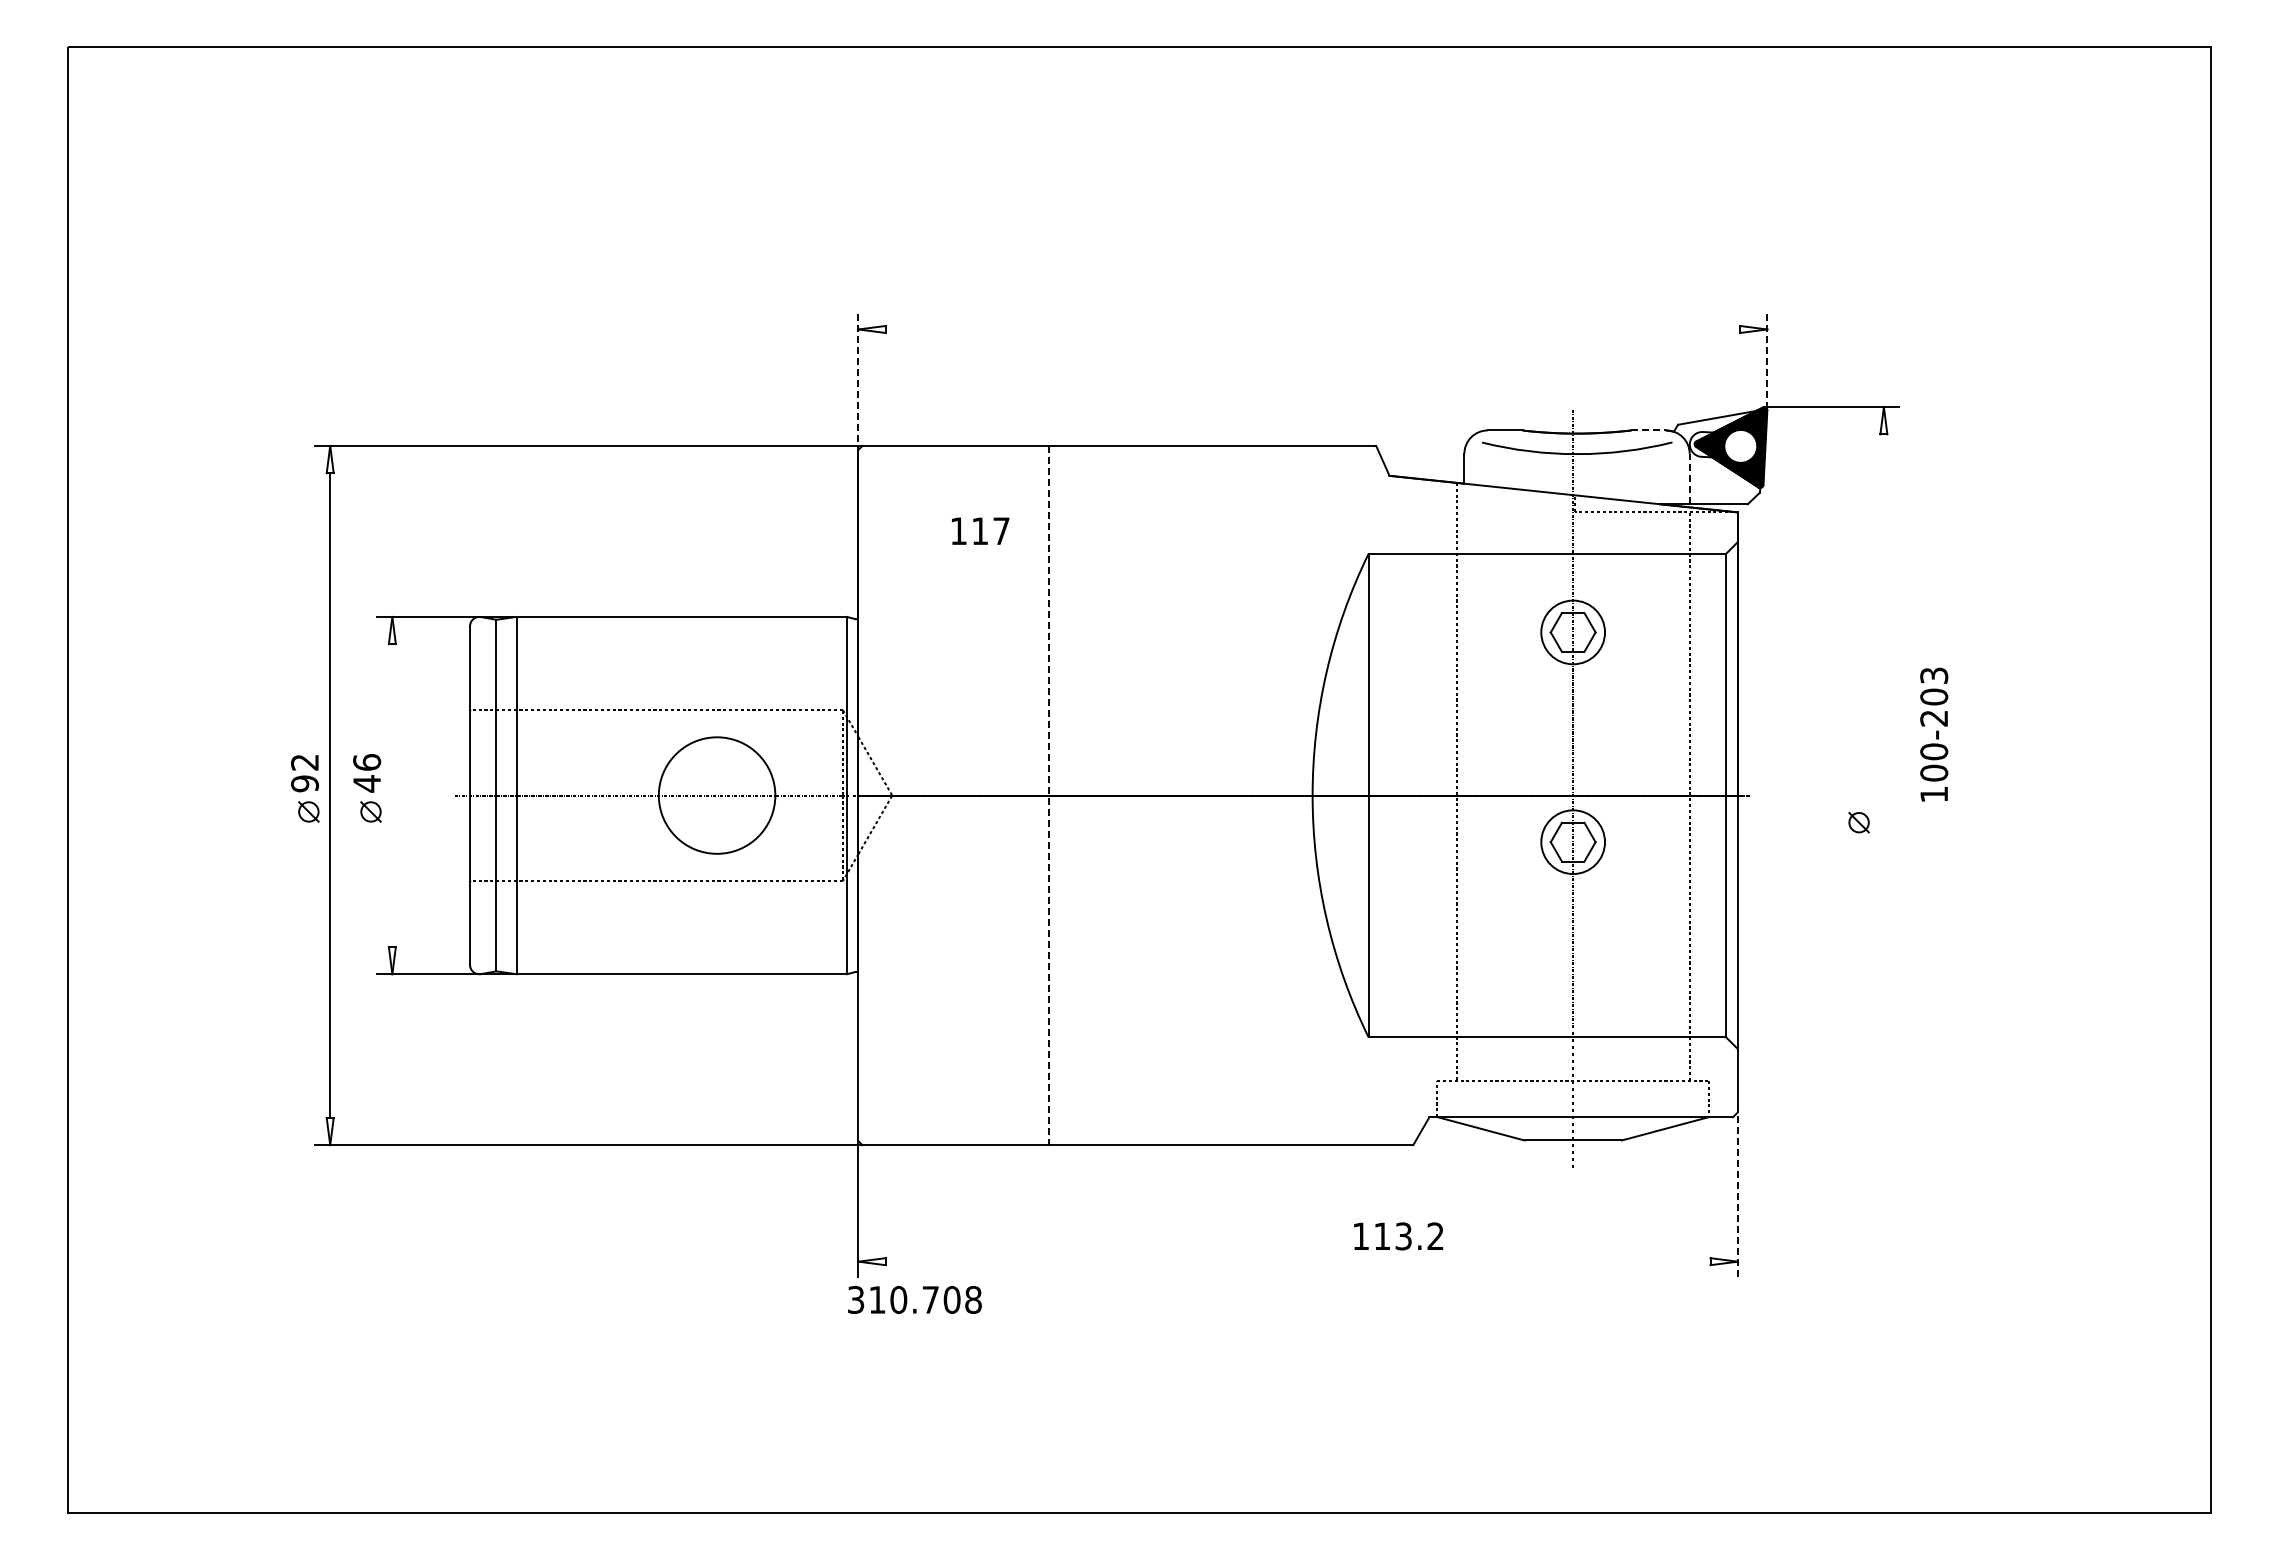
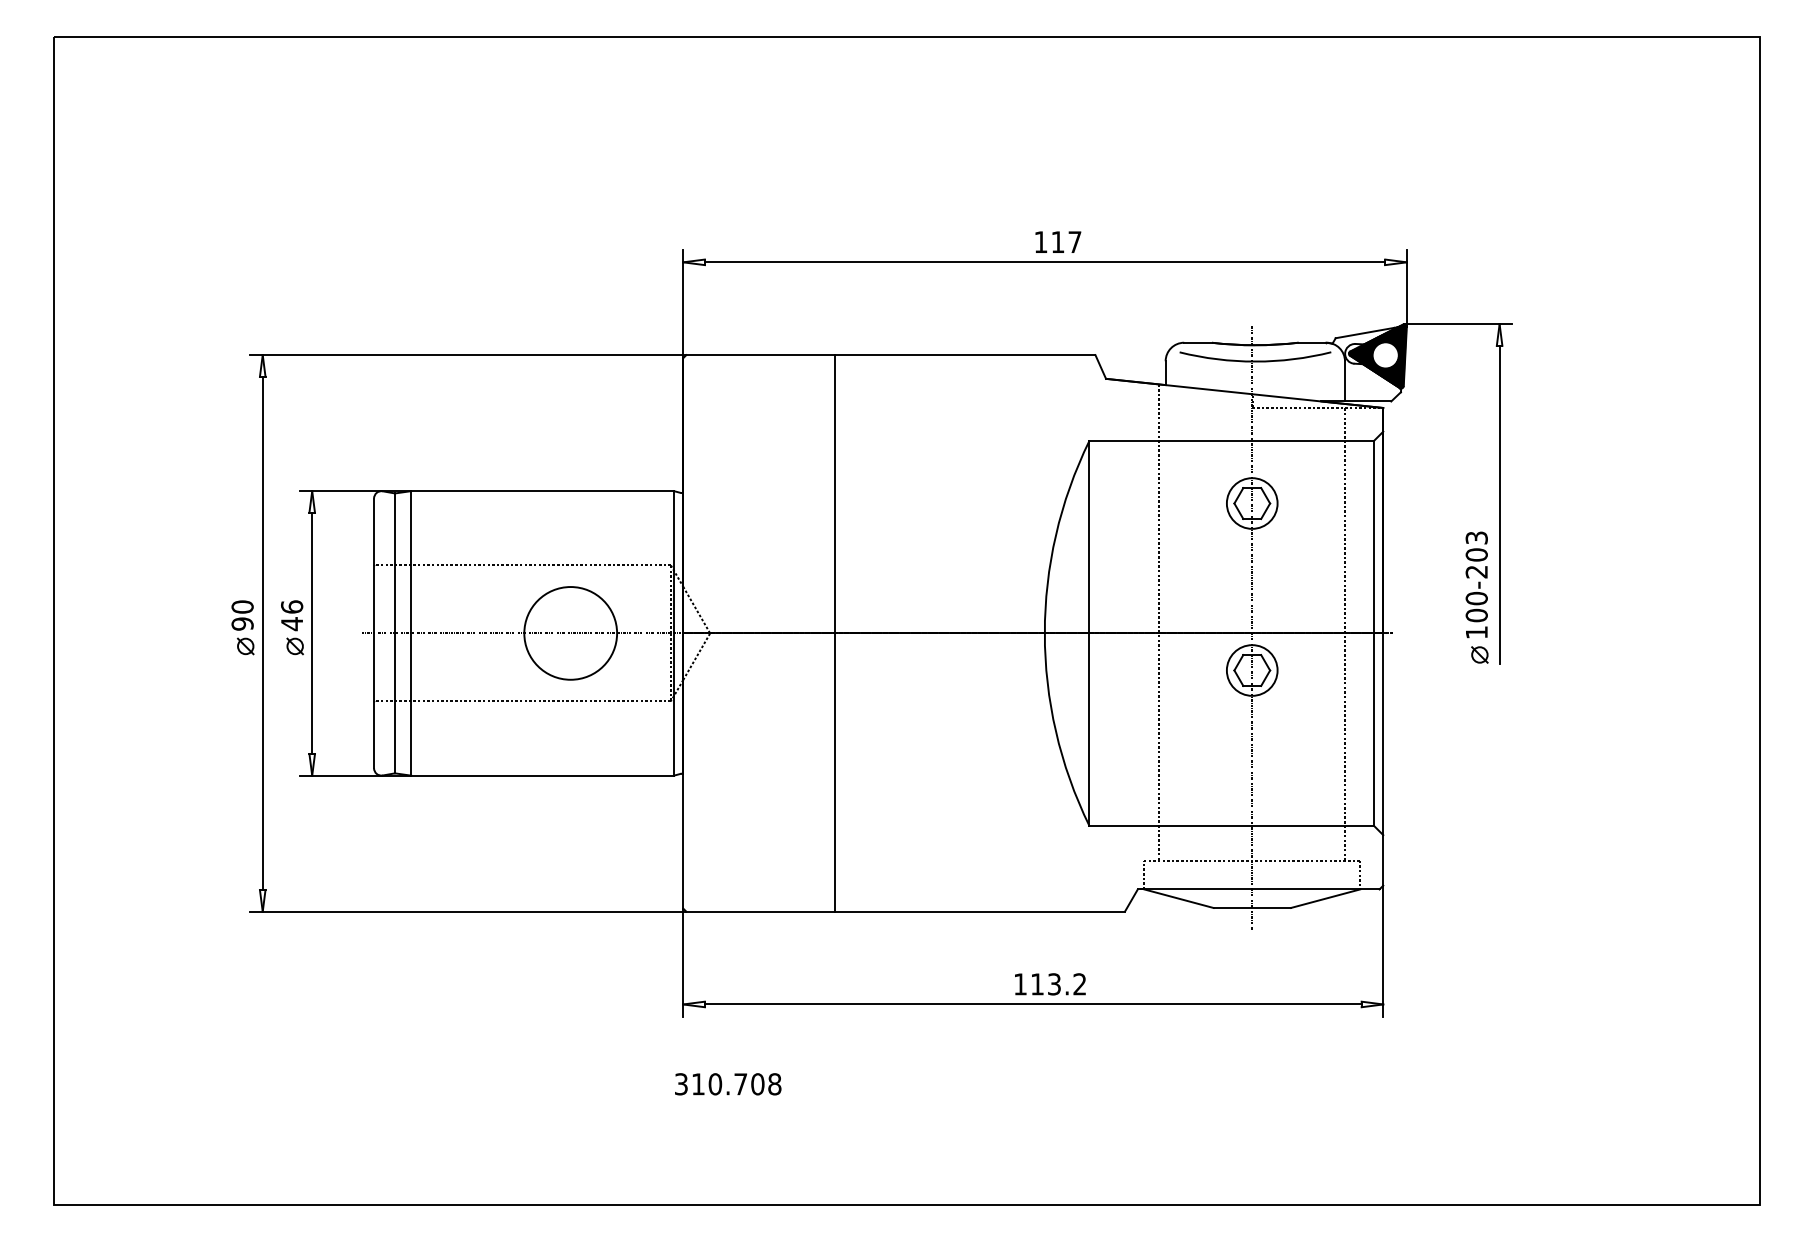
line: (1312, 329) -> (1044, 262), added
line: (1767, 362) -> (1406, 288), dashed -> solid
line: (858, 381) -> (683, 303), dashed -> solid
line: (1649, 430) -> (1313, 342), dashed -> solid
line: (1689, 478) -> (1344, 380), dashed -> solid
text: (980, 530) -> (1058, 241), moved
line: (1883, 634) -> (1499, 505), added
text: (1934, 734) -> (1477, 584), moved
text: (304, 762) -> (242, 607), 92 -> 90
line: (392, 795) -> (312, 633), added
line: (1048, 795) -> (834, 633), dashed -> solid
line: (1737, 1194) -> (1383, 950), dashed -> solid
text: (1398, 1236) -> (1050, 984), moved
line: (1297, 1261) -> (1032, 1004), added
text: (914, 1299) -> (727, 1083), moved

